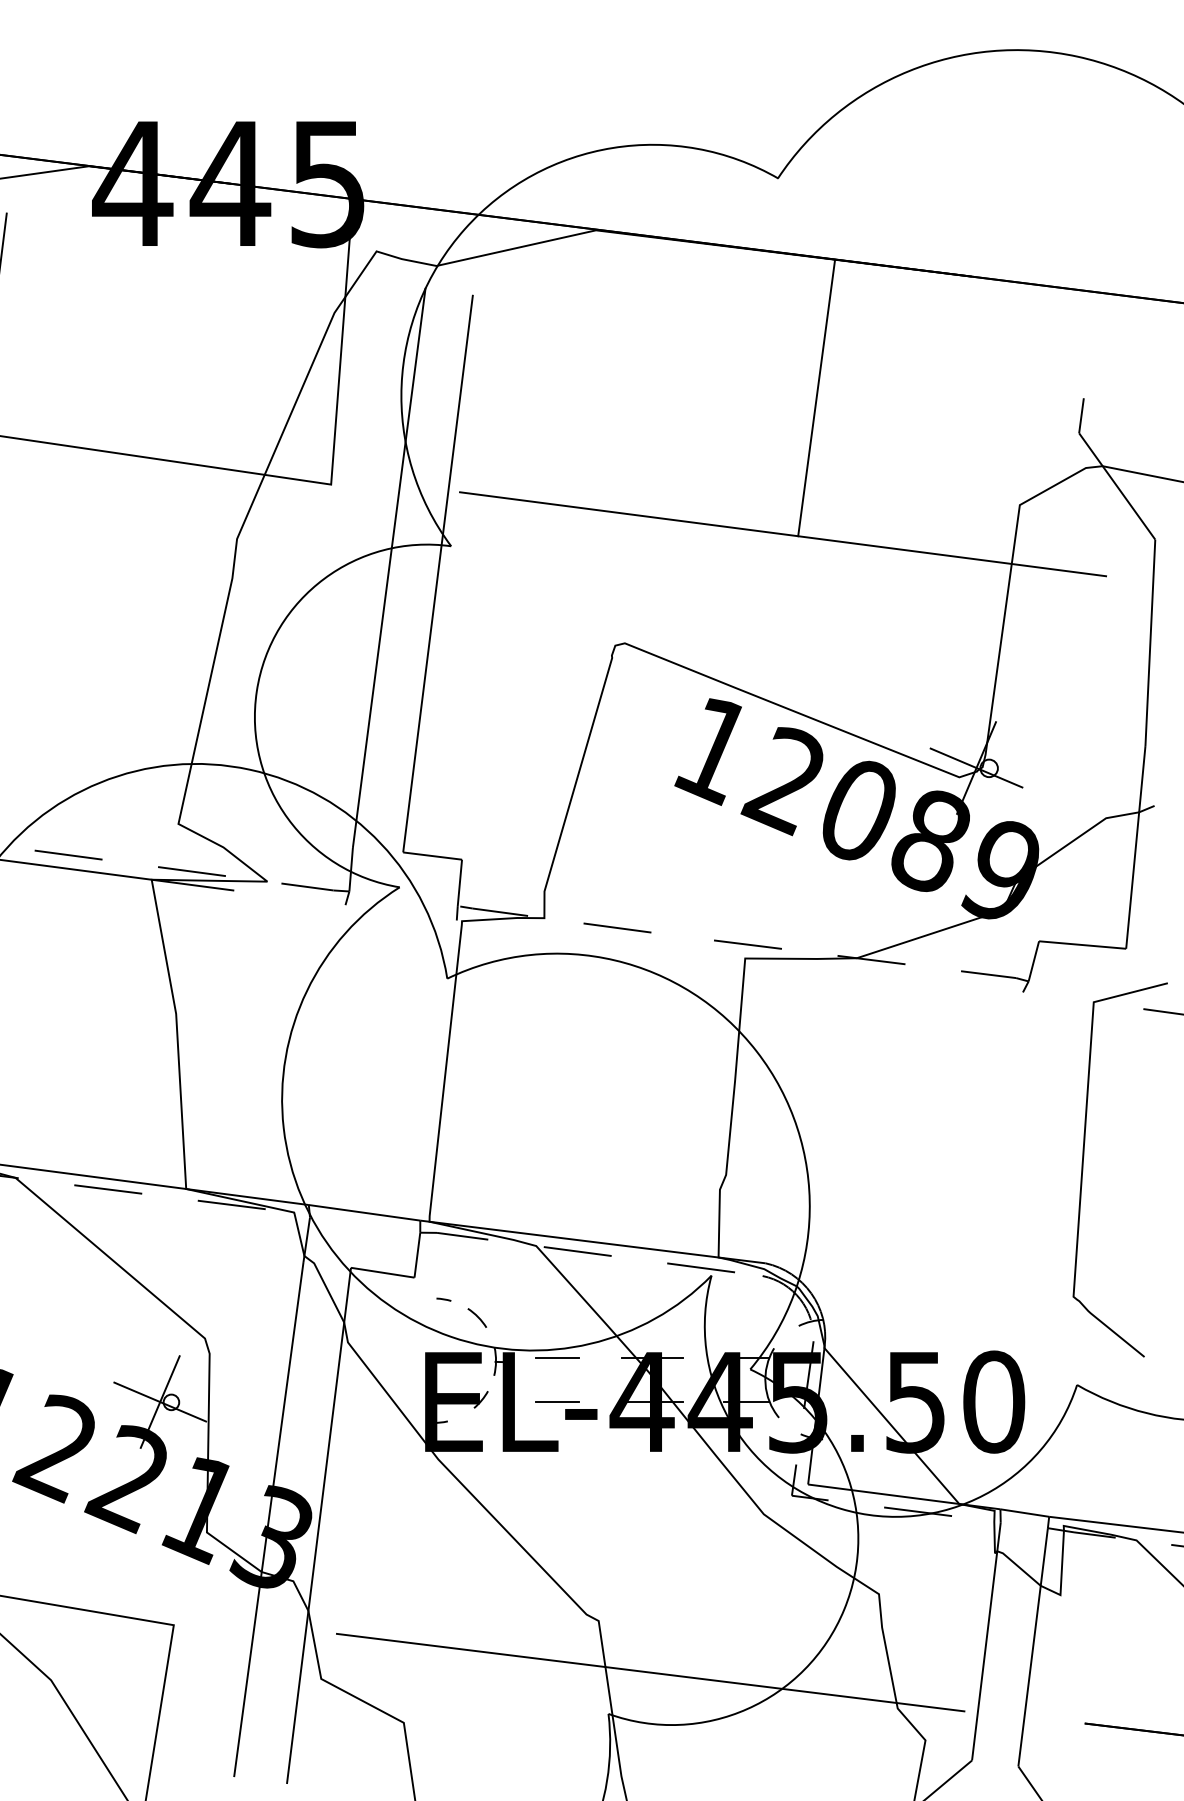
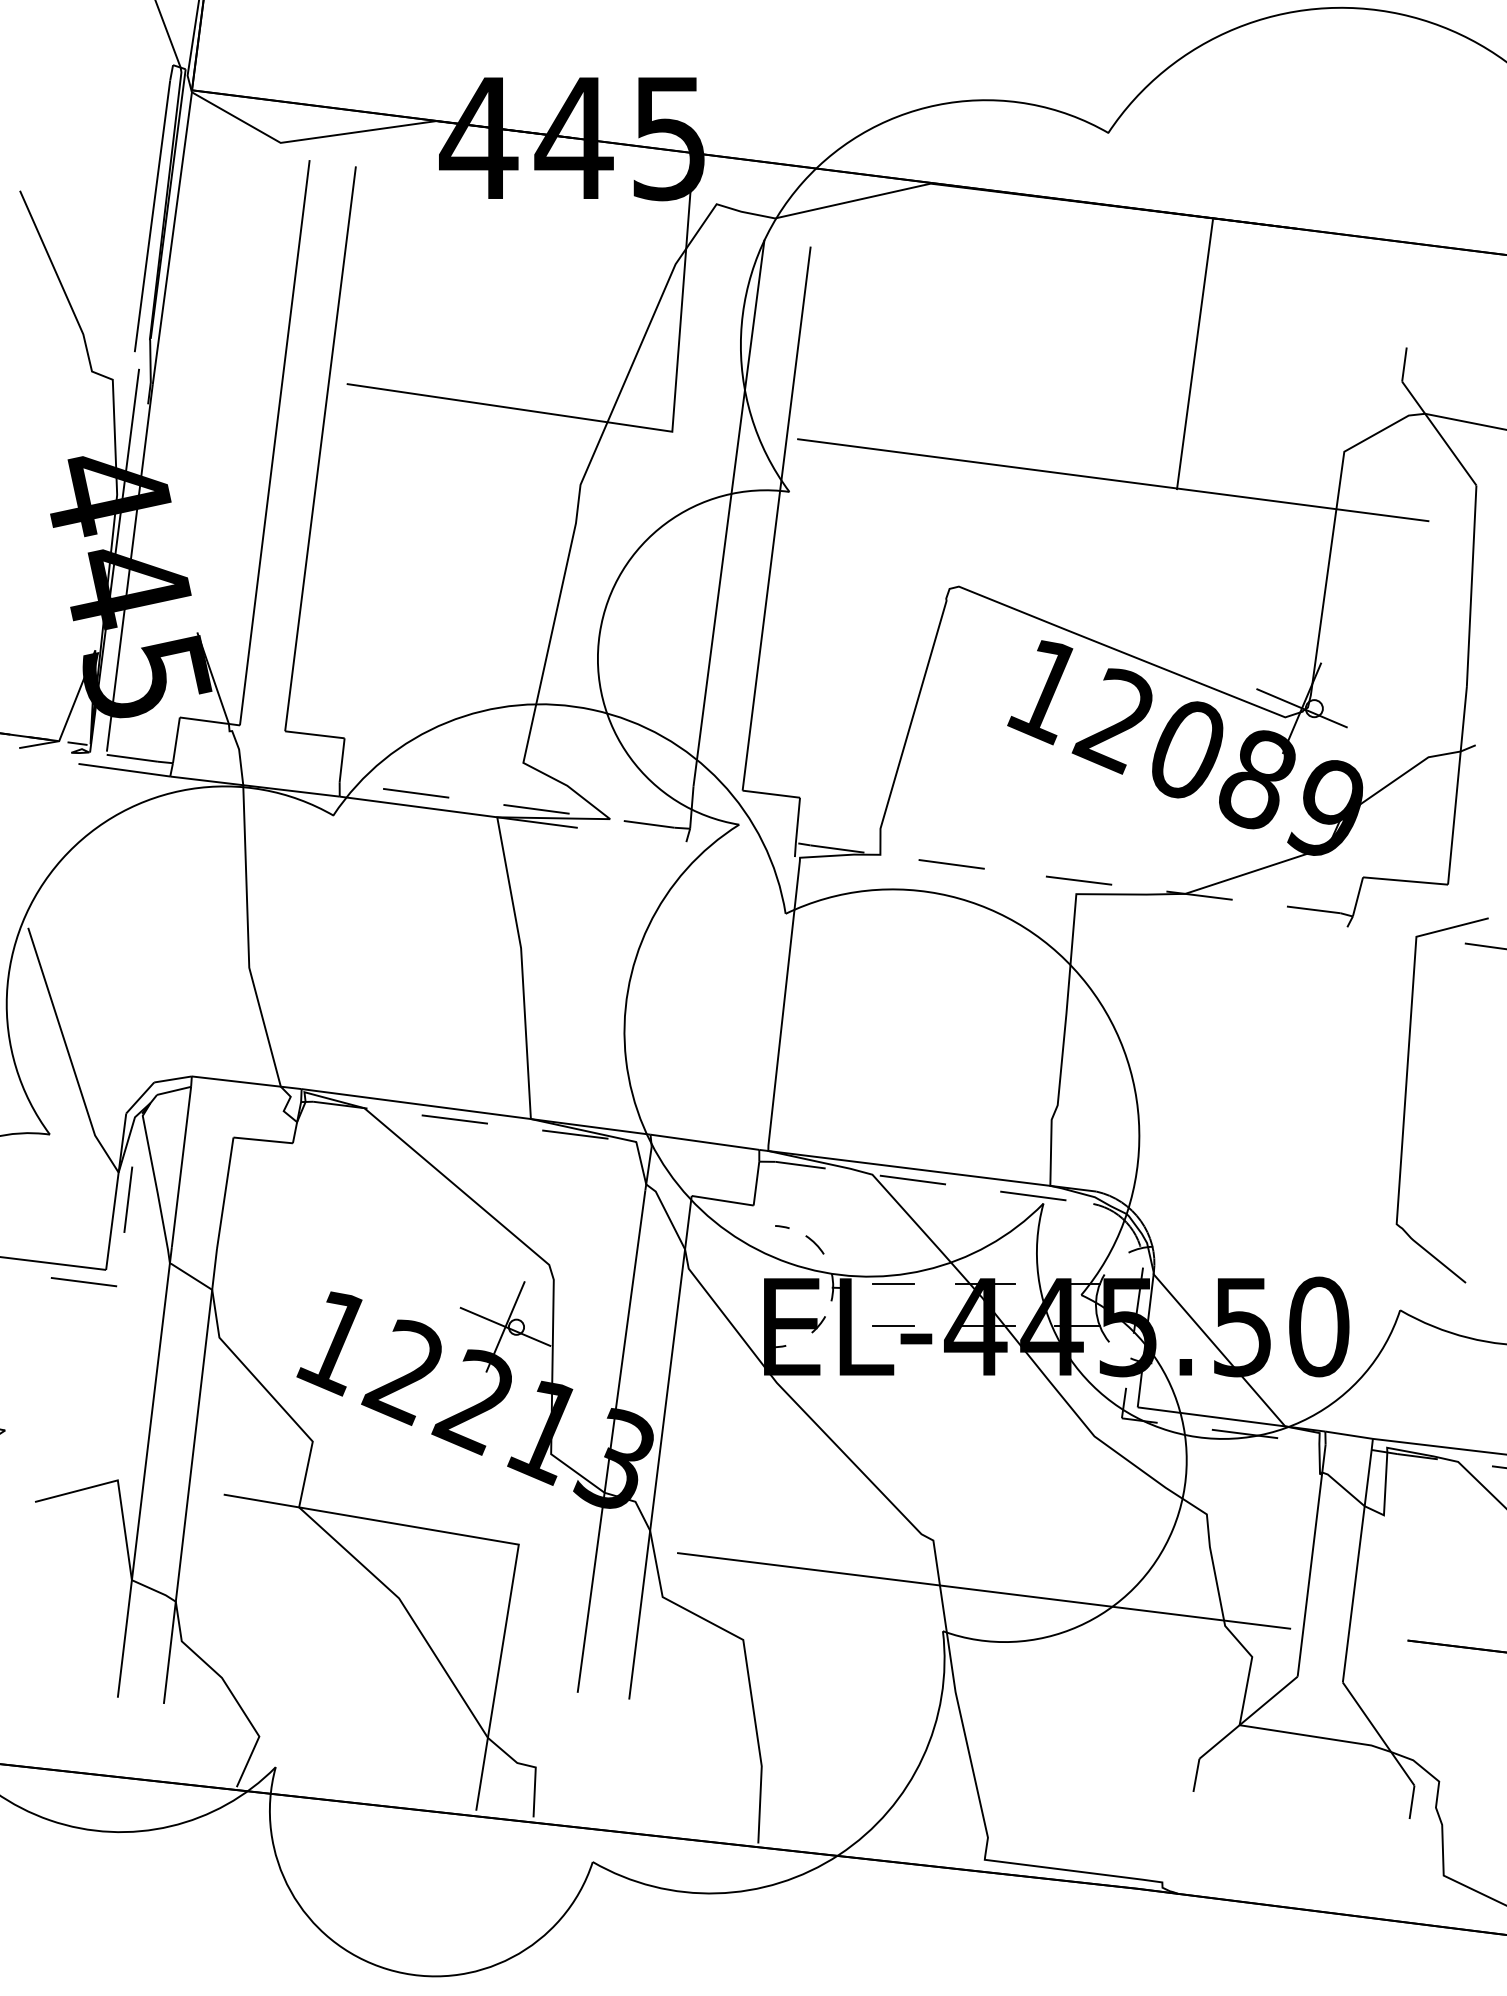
line: (816, 398) -> (1194, 354), moved

